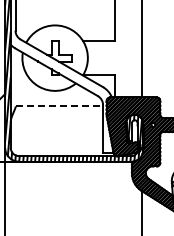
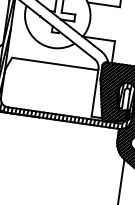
line: (59, 106) -> (55, 64), dashed -> solid

